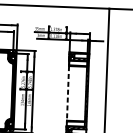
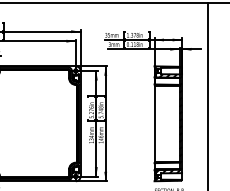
line: (67, 93) -> (154, 124), dashed -> solid

